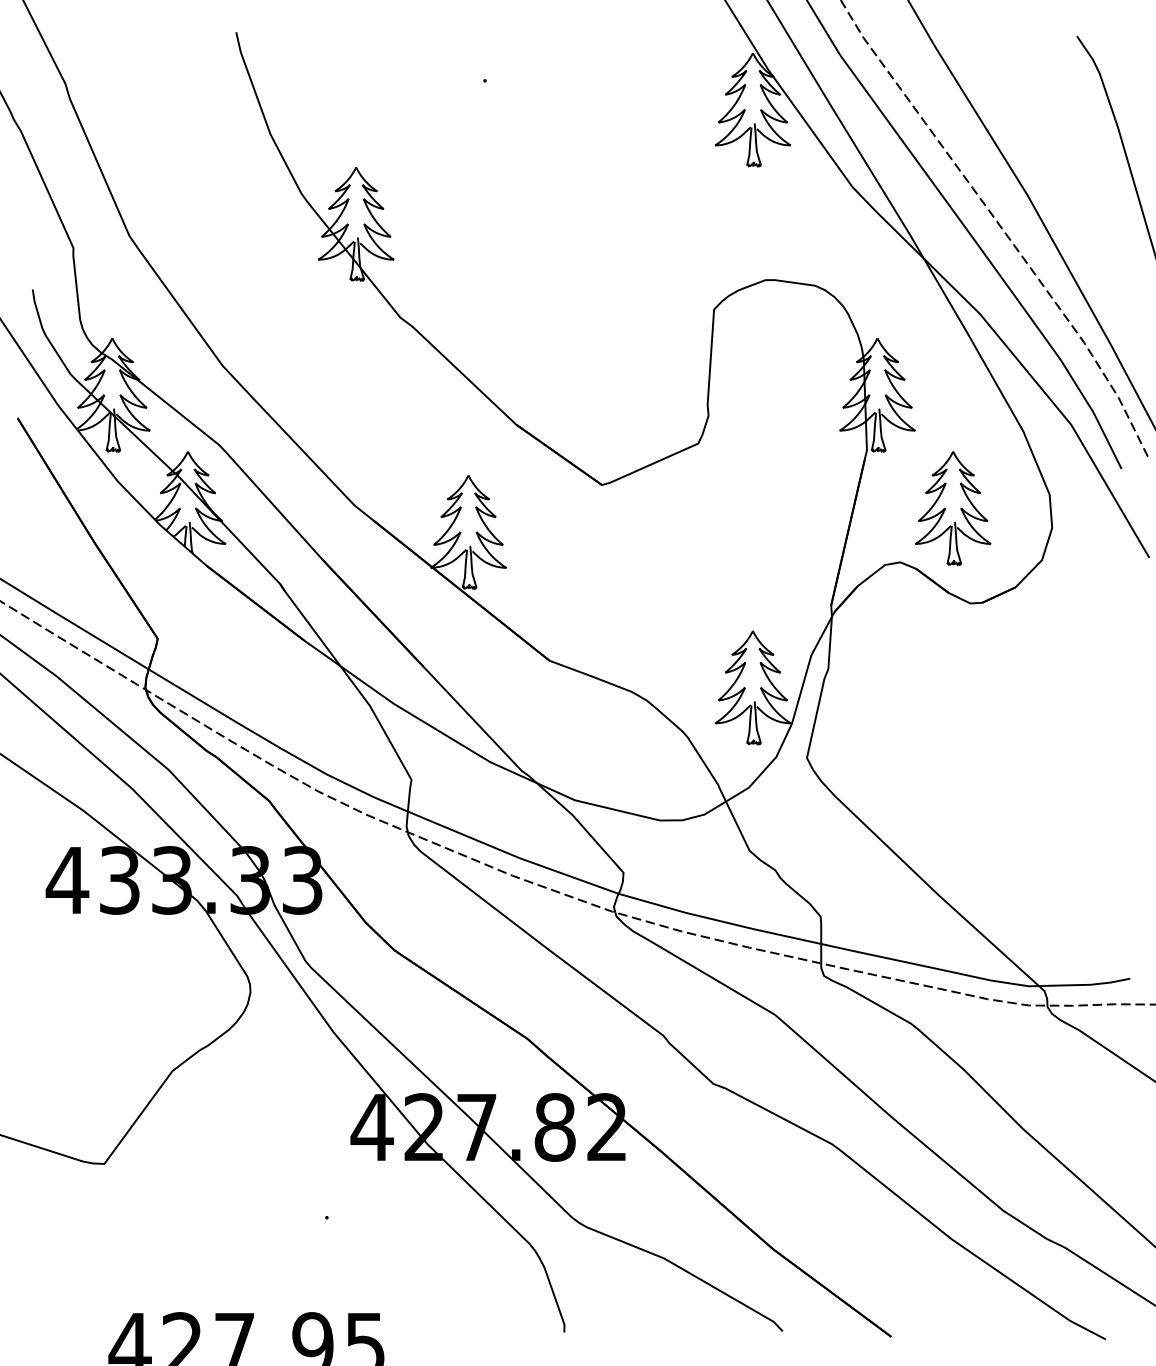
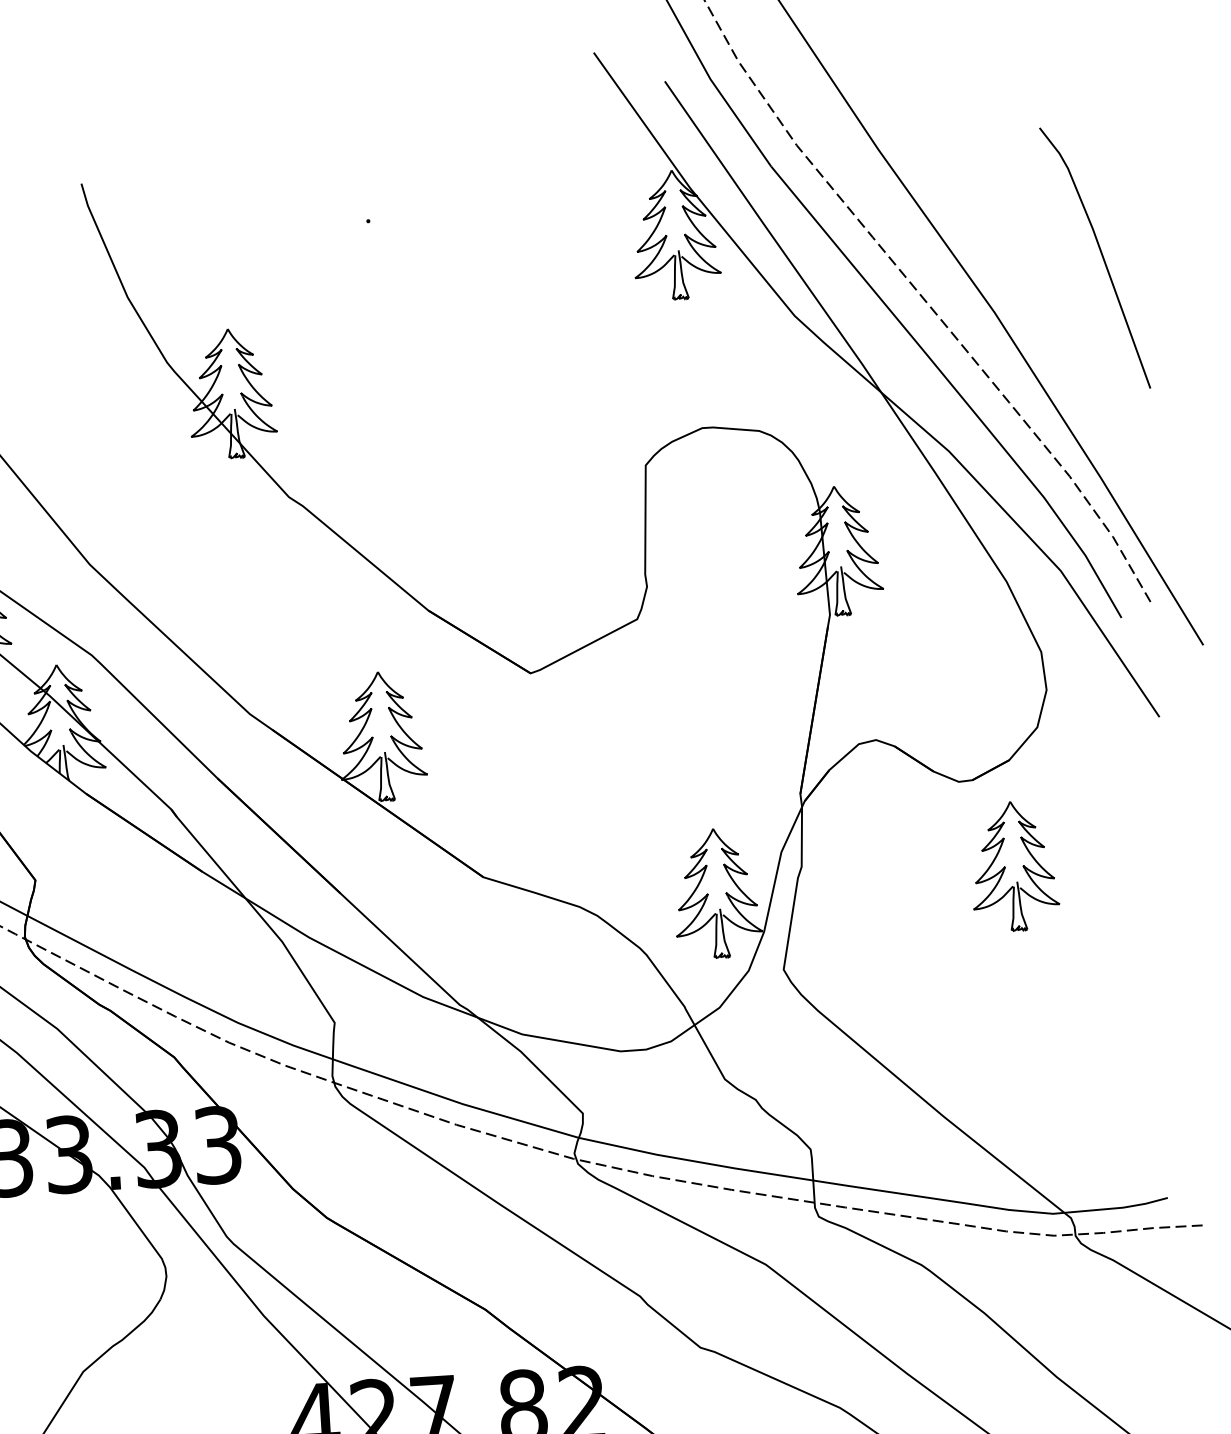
part: (953, 508) -> (1014, 866), moved

